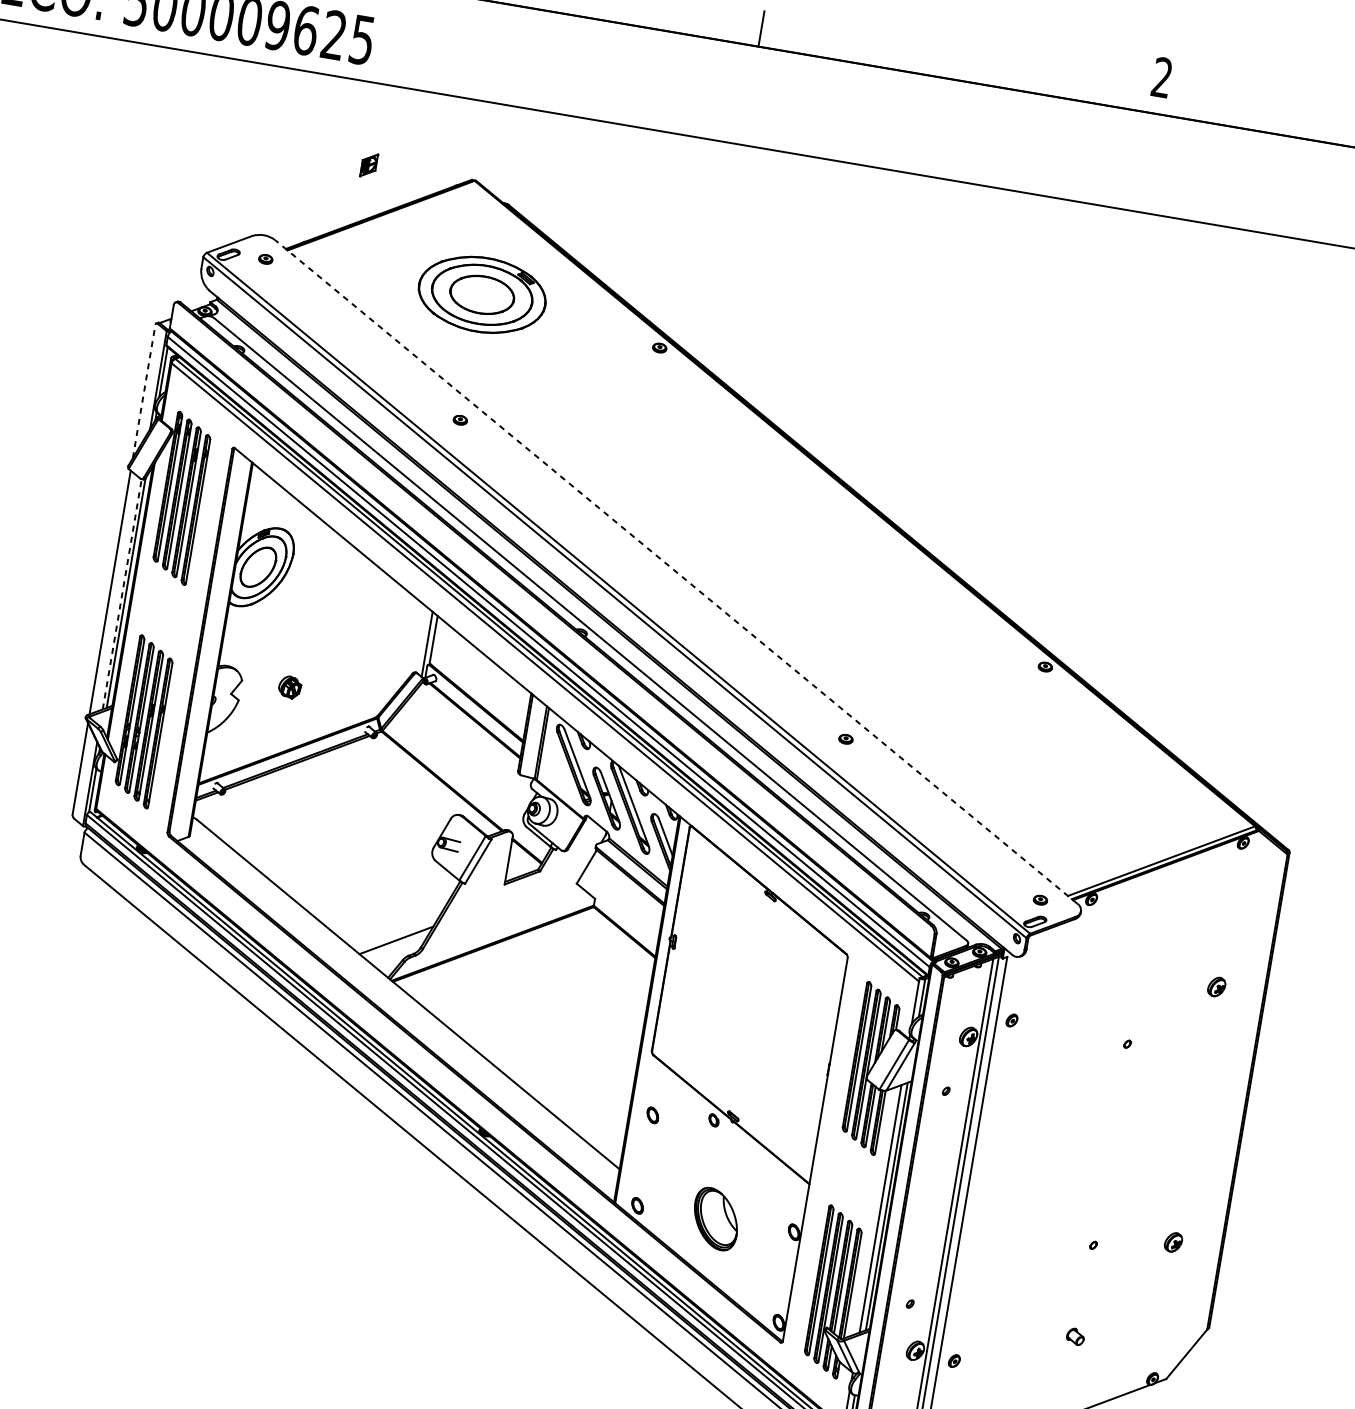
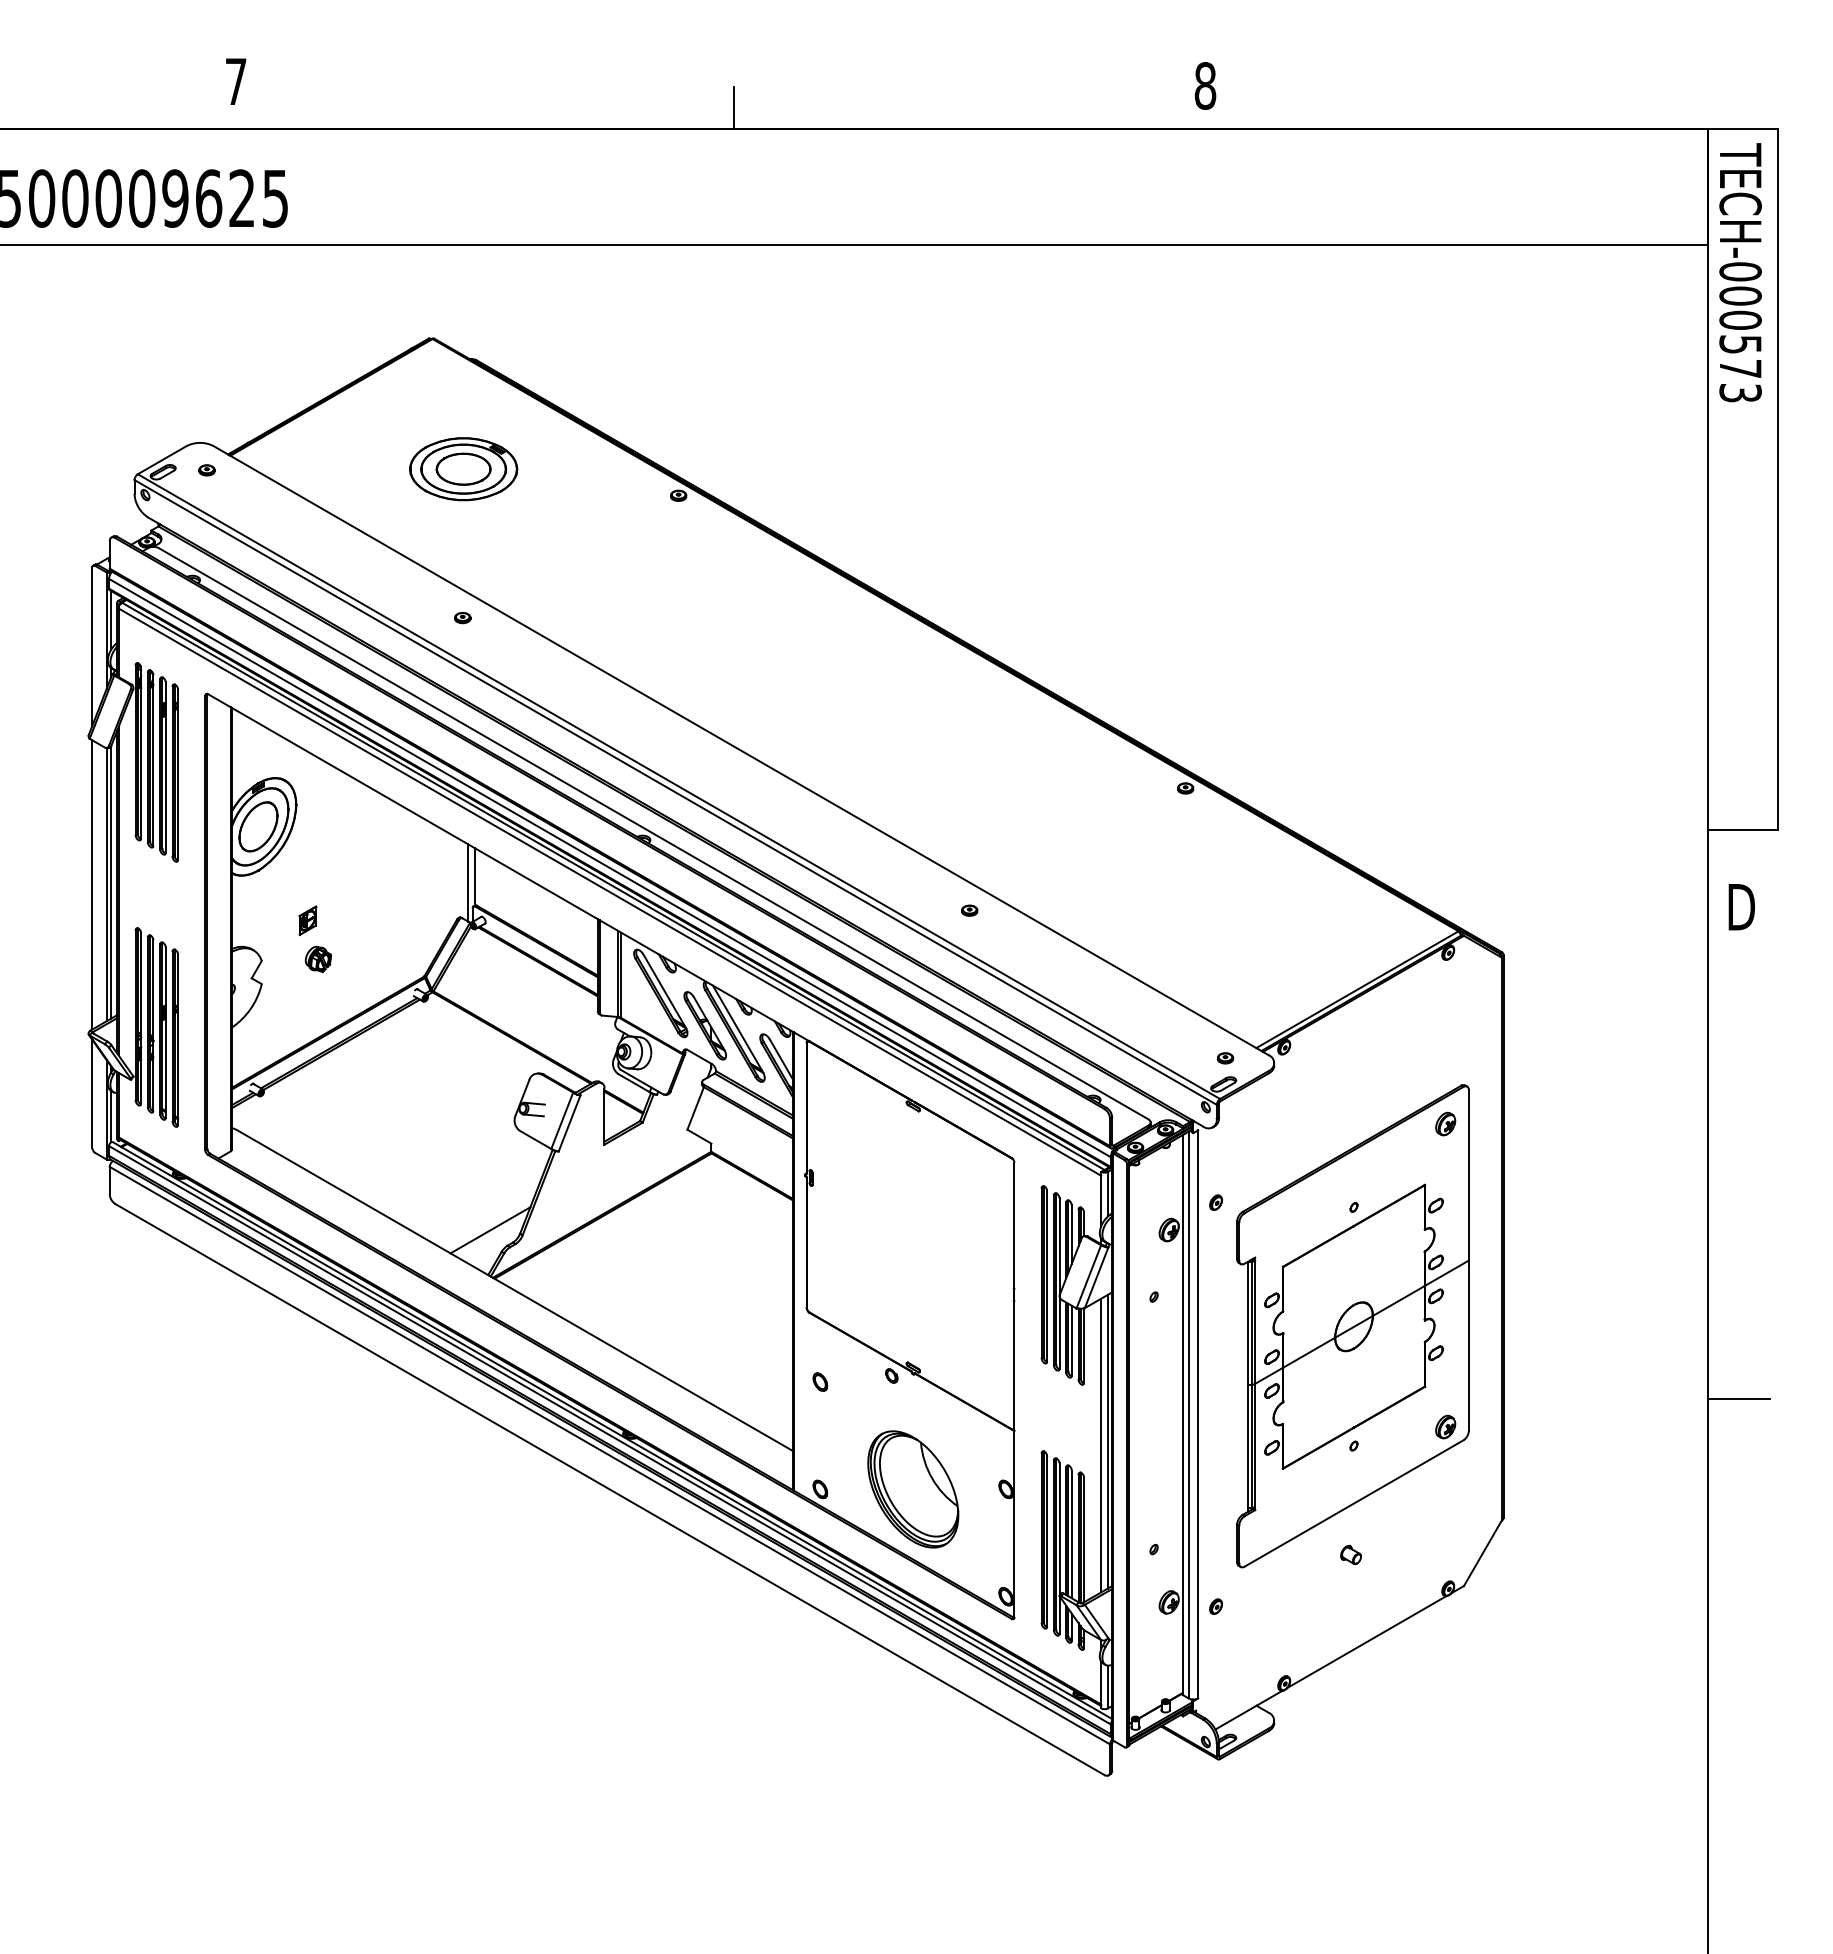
text: (1162, 77) -> (1205, 85), 2 -> 8
part: (368, 165) -> (307, 920), moved
part: (482, 295) -> (463, 469), size x0.71
line: (144, 390) -> (92, 645), dashed -> solid
line: (675, 571) -> (740, 750), dashed -> solid
line: (122, 594) -> (106, 884), dashed -> solid
part: (1109, 1144) -> (1352, 1326), added
part: (716, 1219) -> (913, 1489), size x1.67

